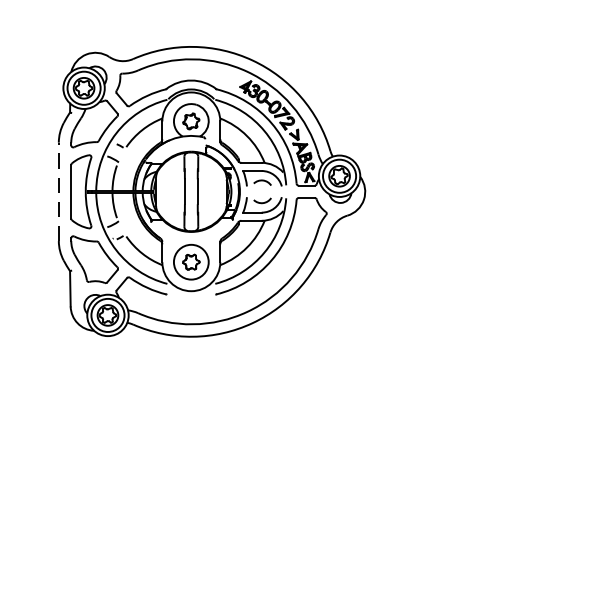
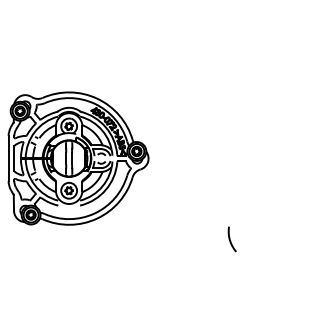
line: (58, 191) -> (8, 158), dashed -> solid
curve: (544, 368) -> (230, 239), added

